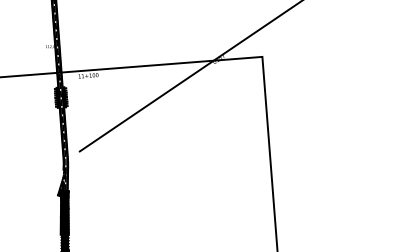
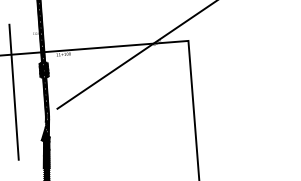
line: (18, 128) -> (13, 92), added

